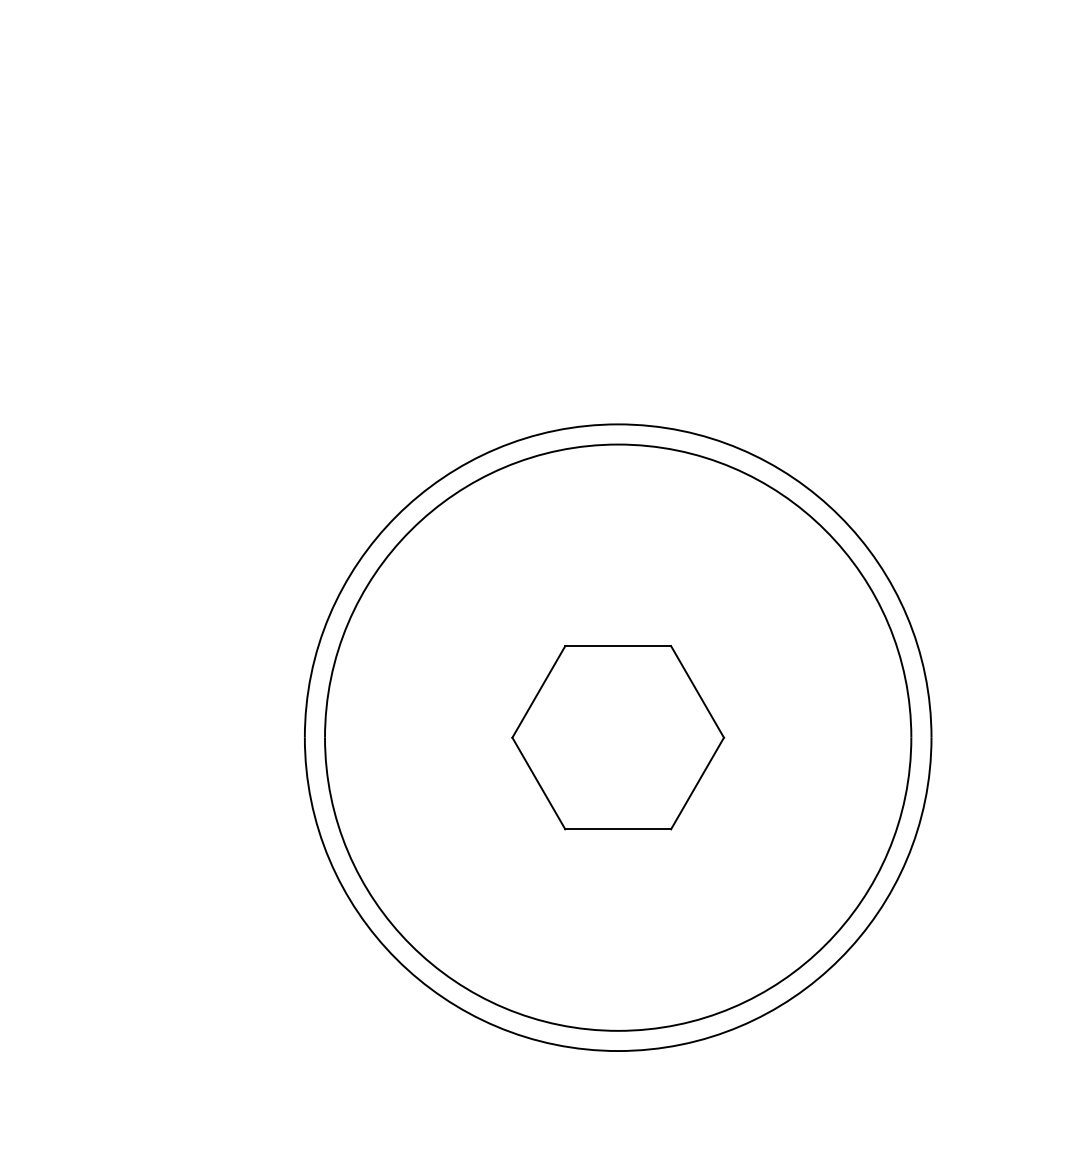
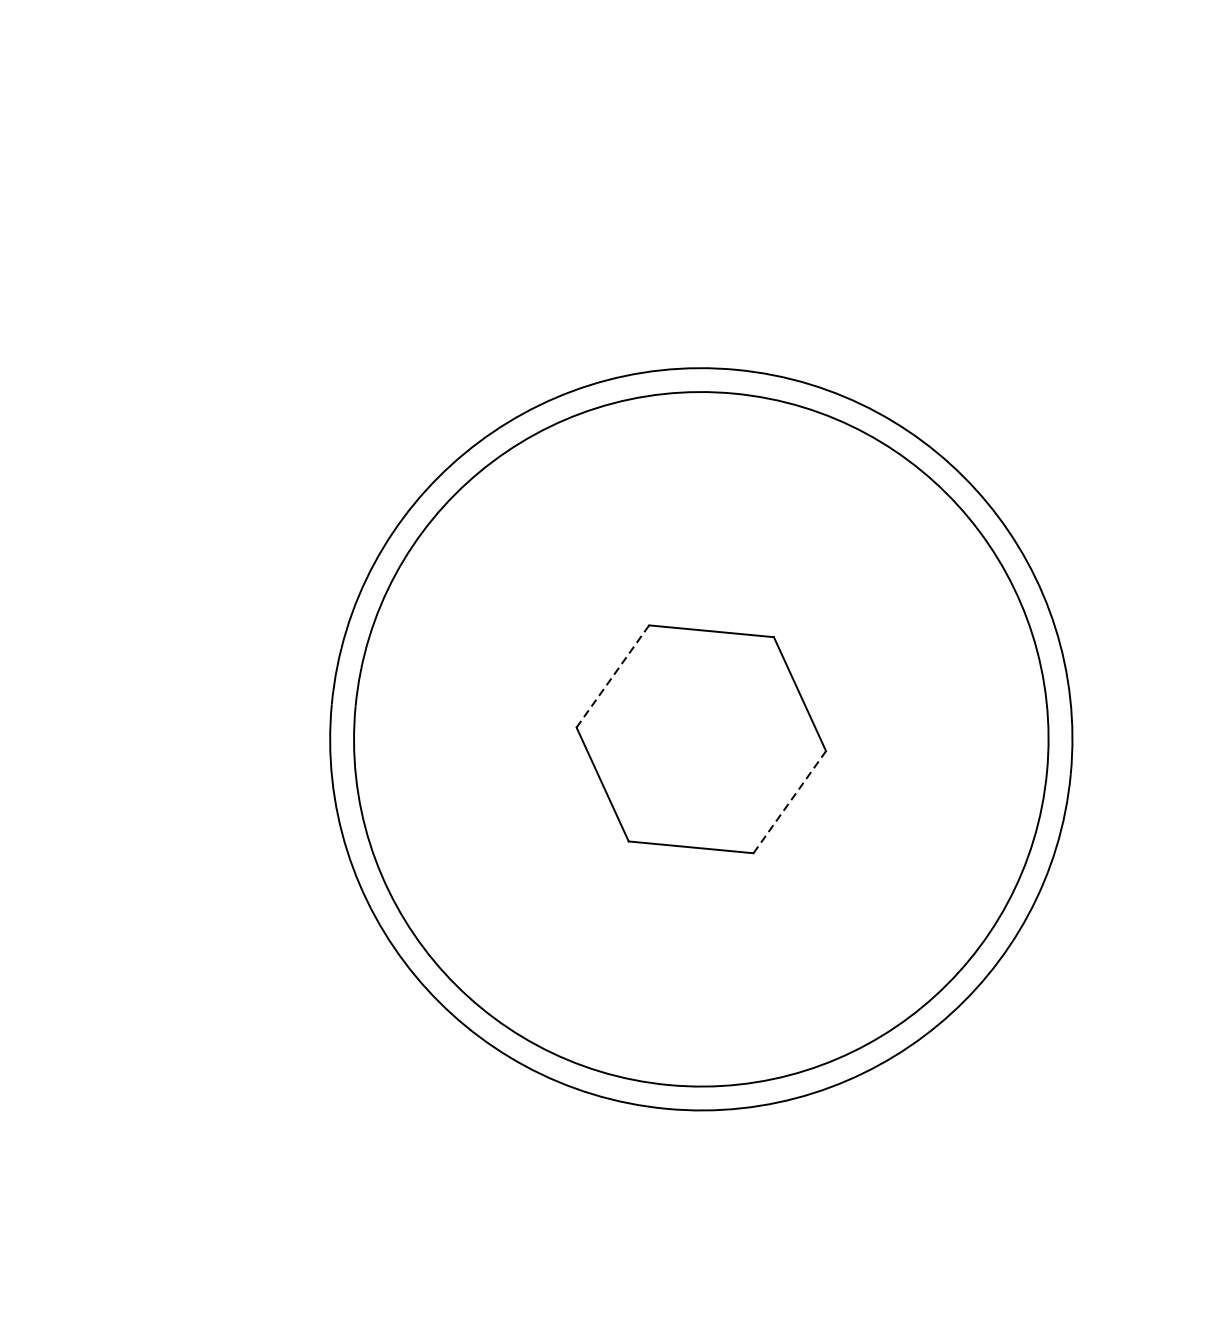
line: (538, 691) -> (612, 675), solid -> dashed
line: (697, 783) -> (789, 802), solid -> dashed

